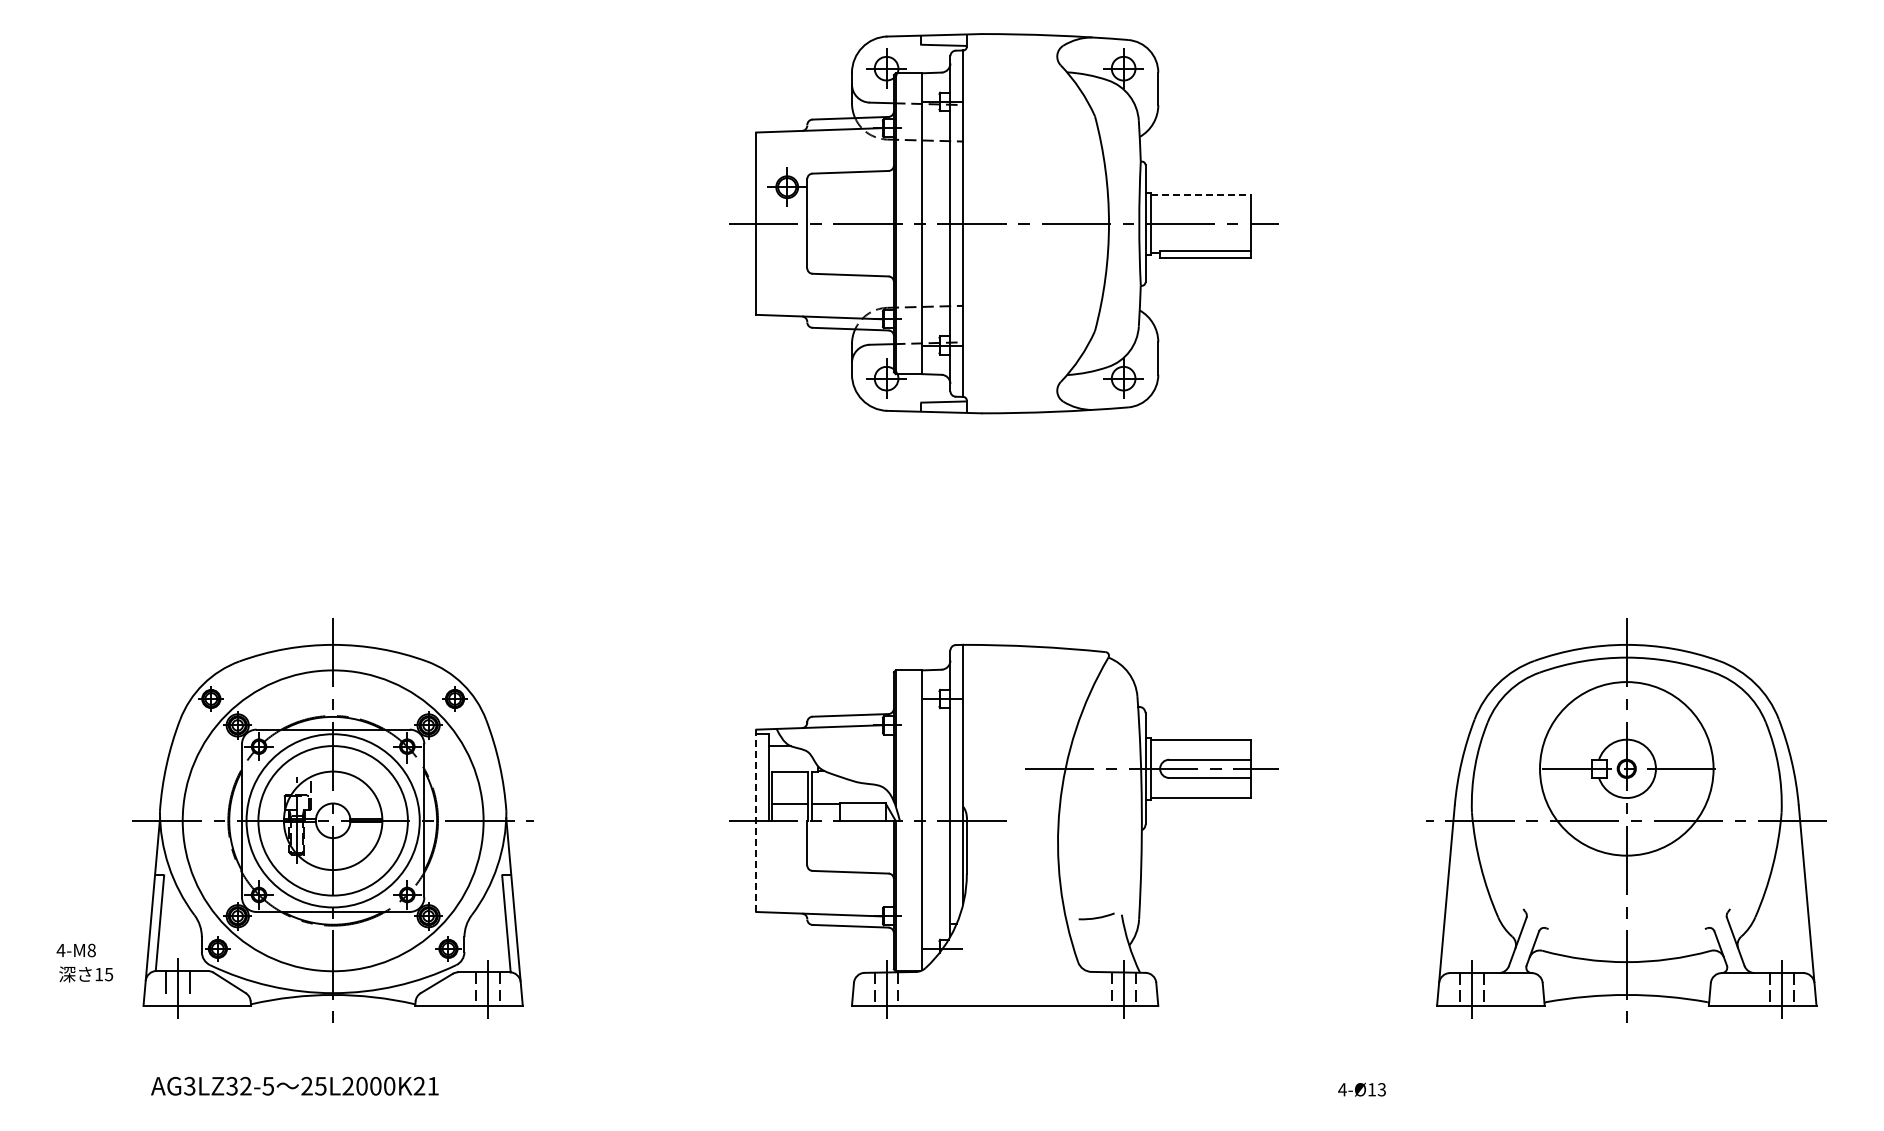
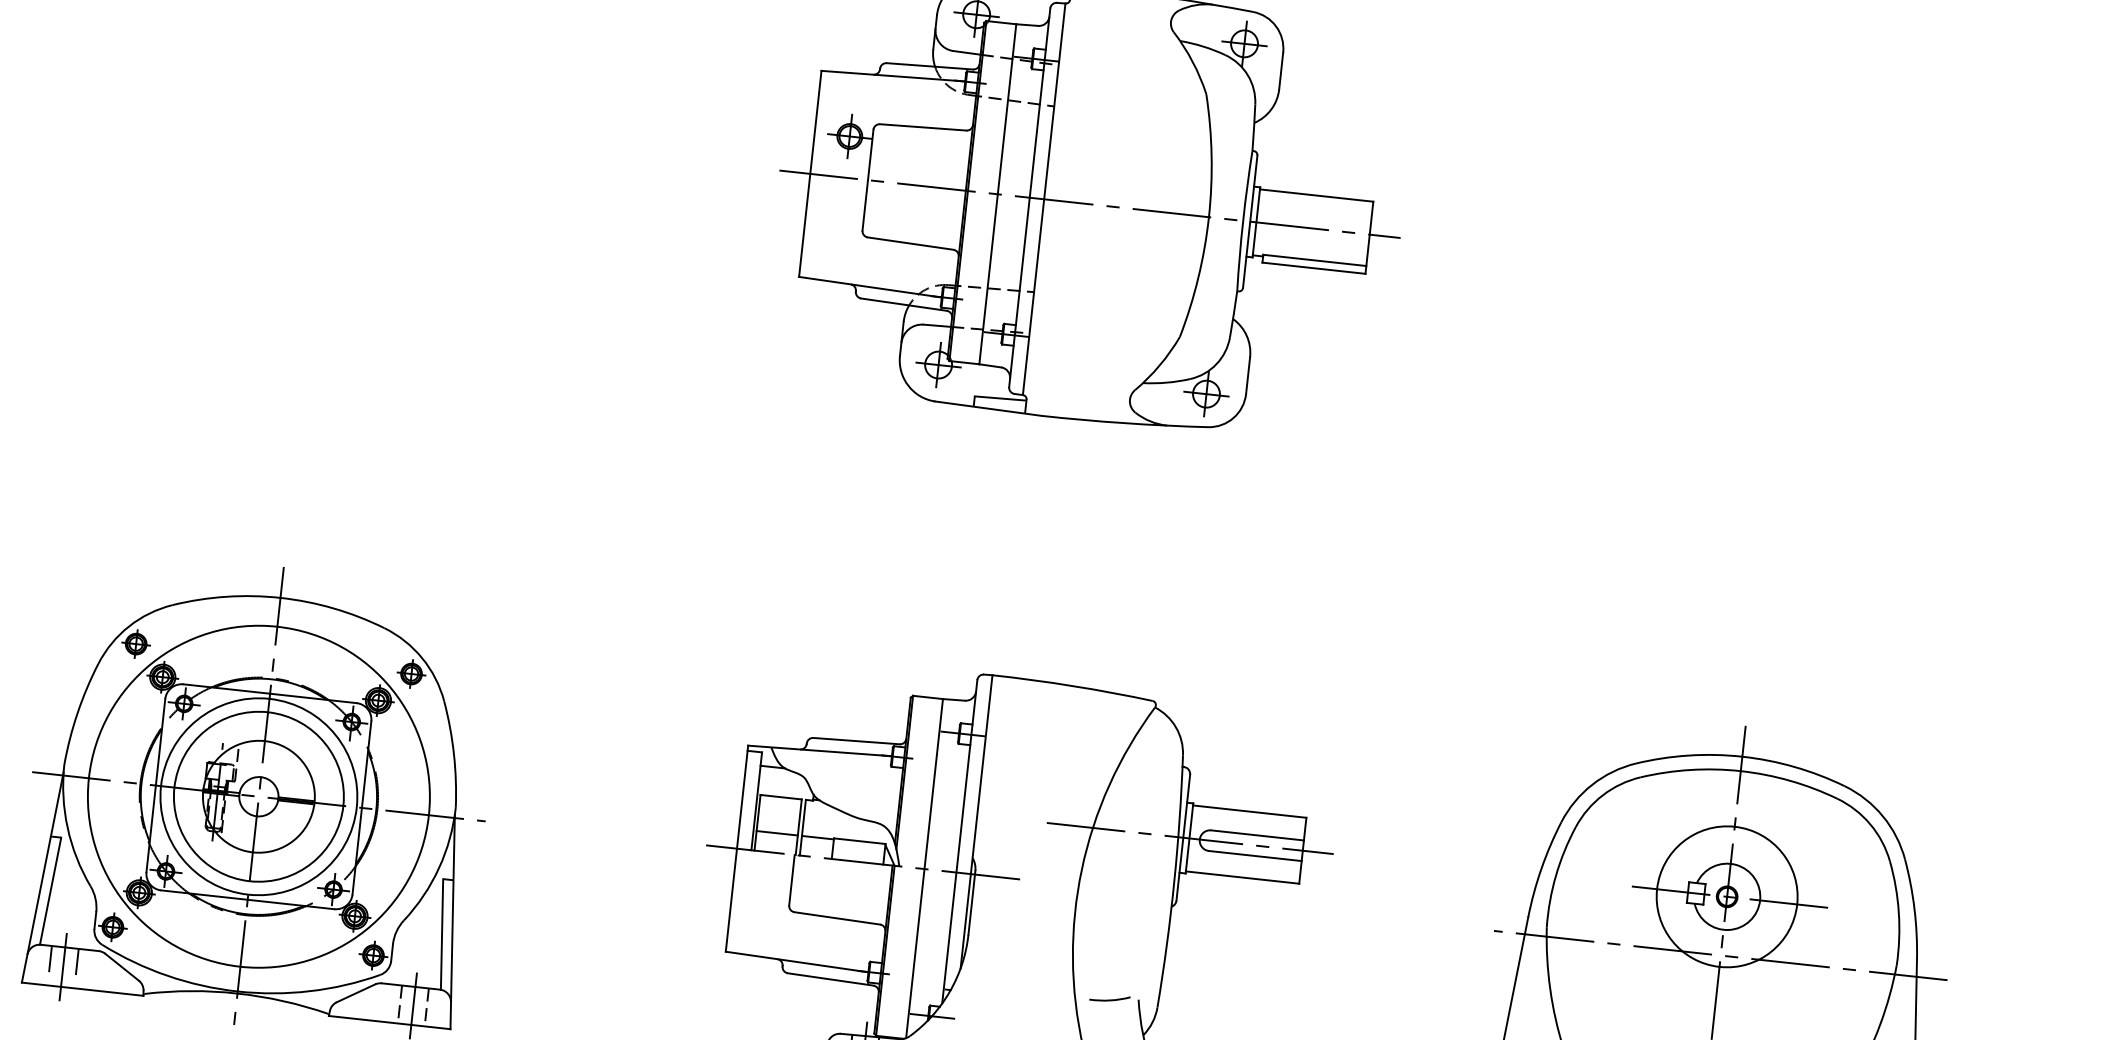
line: (1201, 194) -> (1317, 195), dashed -> solid
circle: (1626, 768) -> (1726, 896), size x0.71
line: (756, 820) -> (737, 848), dashed -> solid

